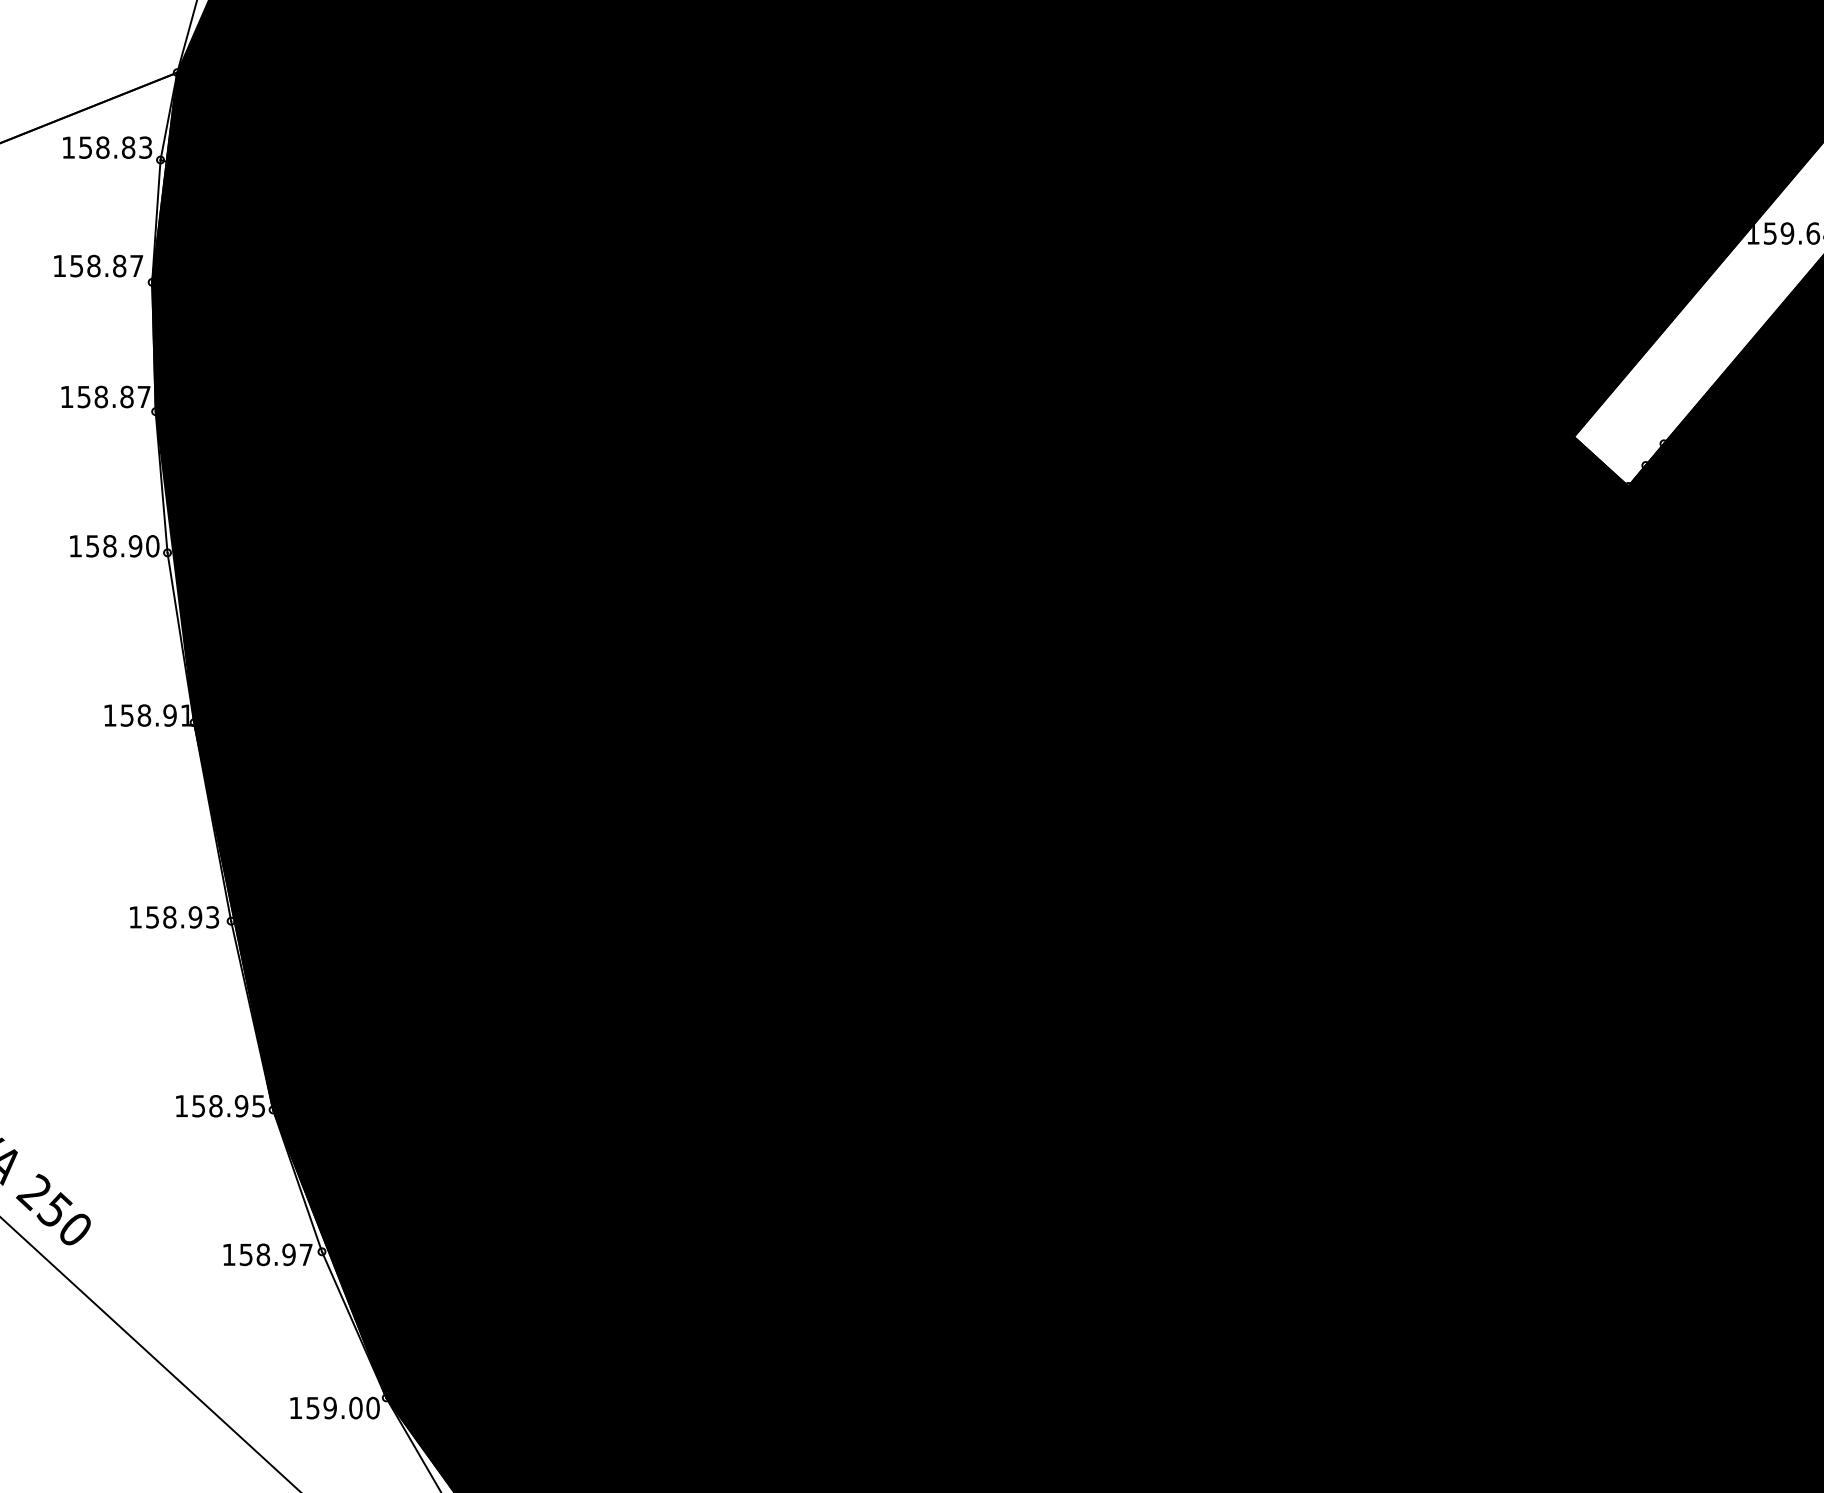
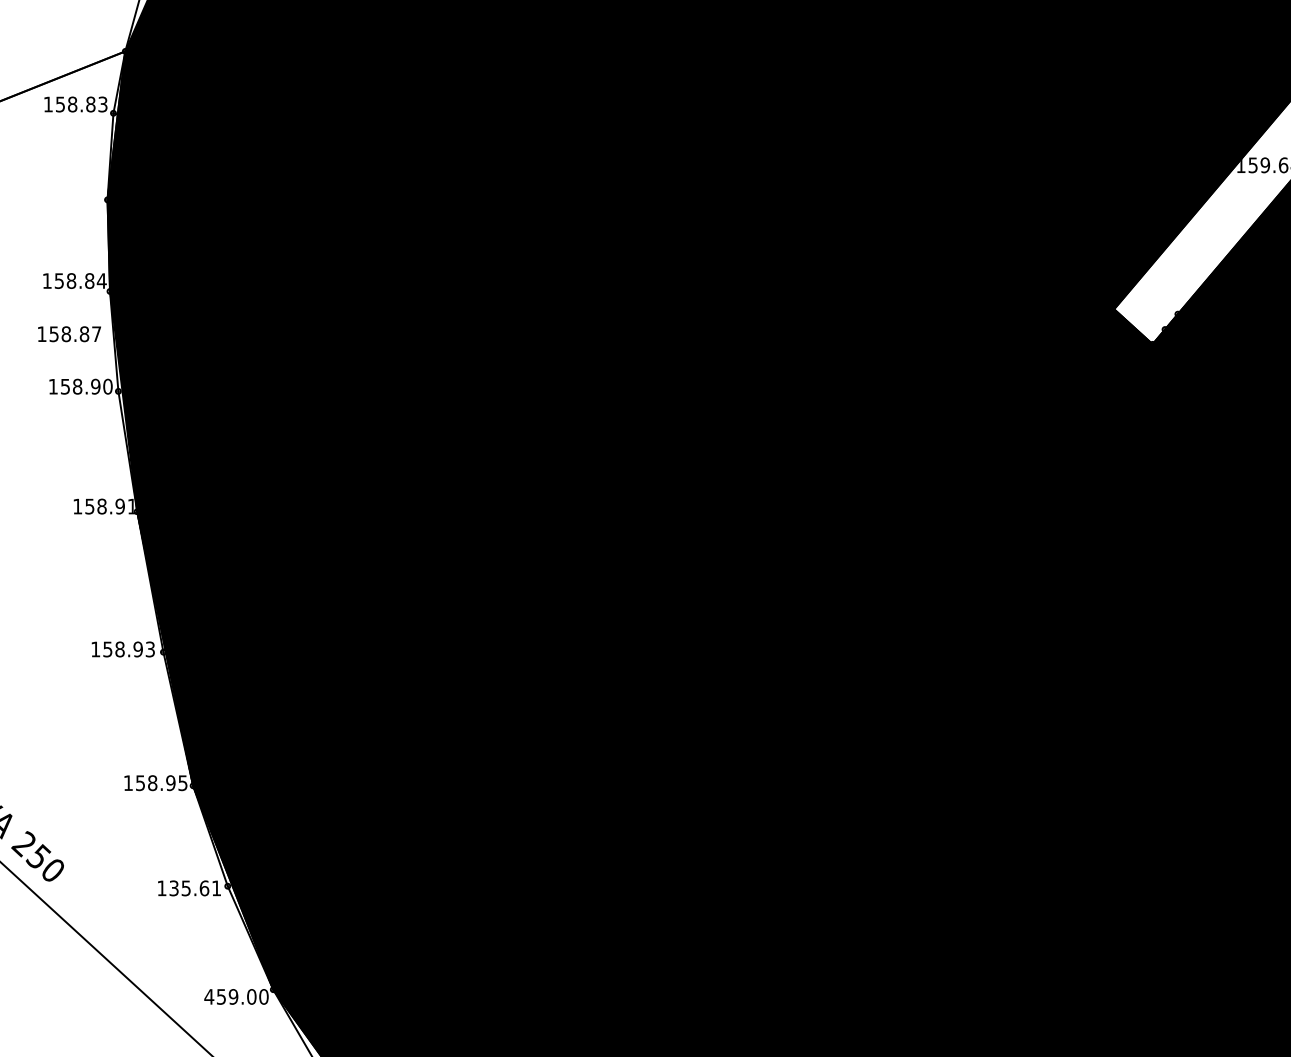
text: (98, 265) -> (69, 333), moved
text: (144, 396) -> (102, 280), 158.87 -> 158.84
text: (276, 1254) -> (195, 888), 158.97 -> 135.61
text: (295, 1407) -> (209, 996), 159.00 -> 459.00

